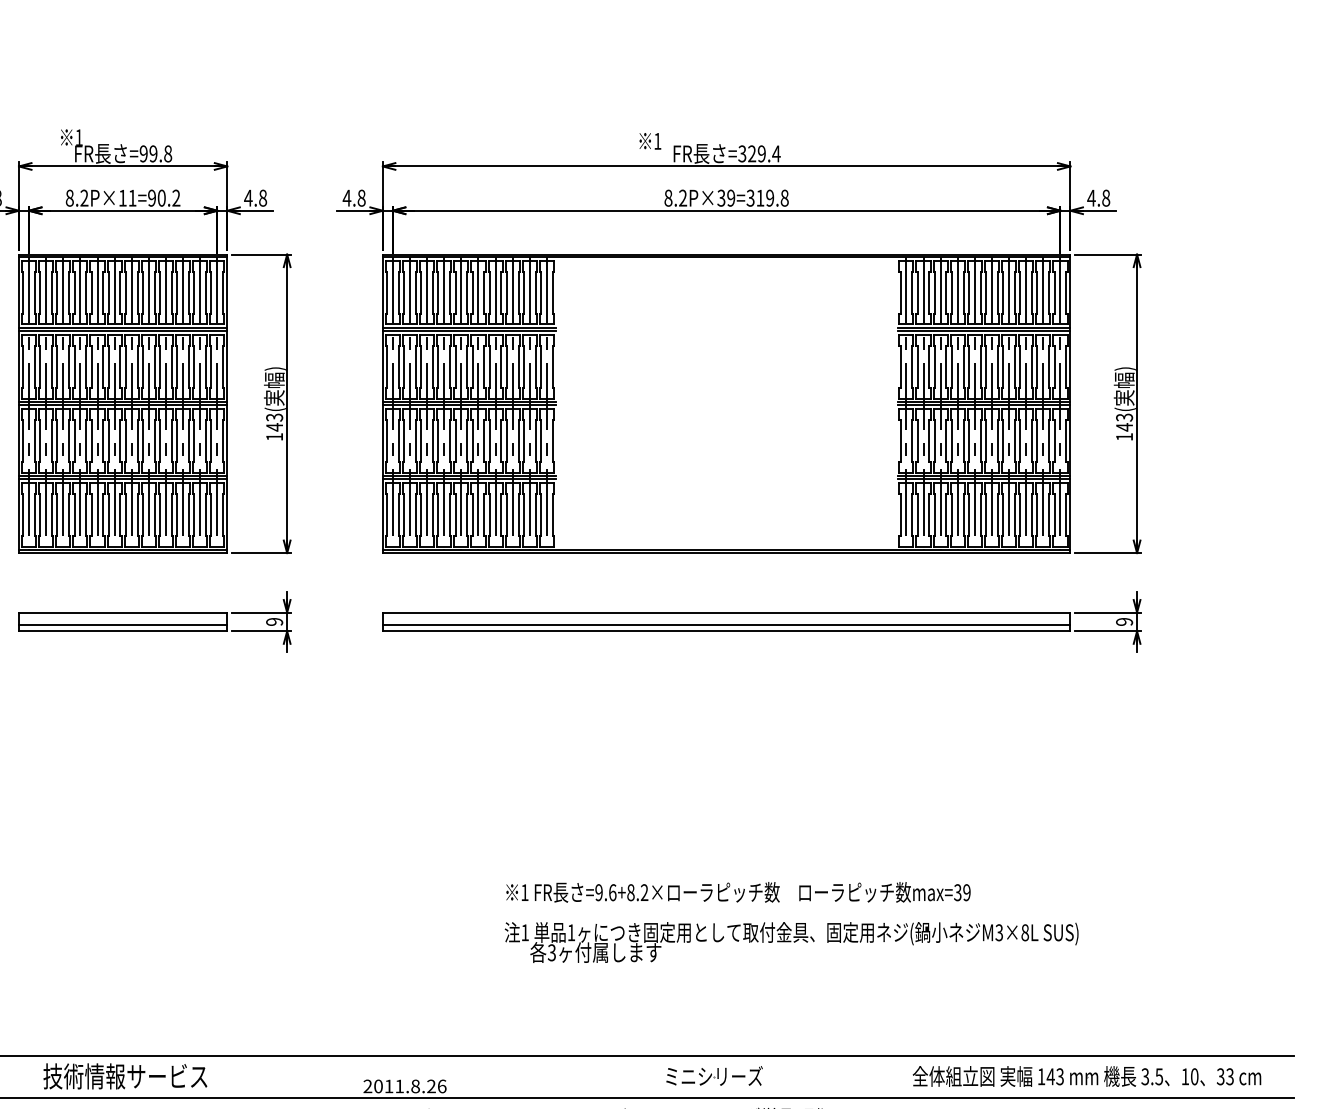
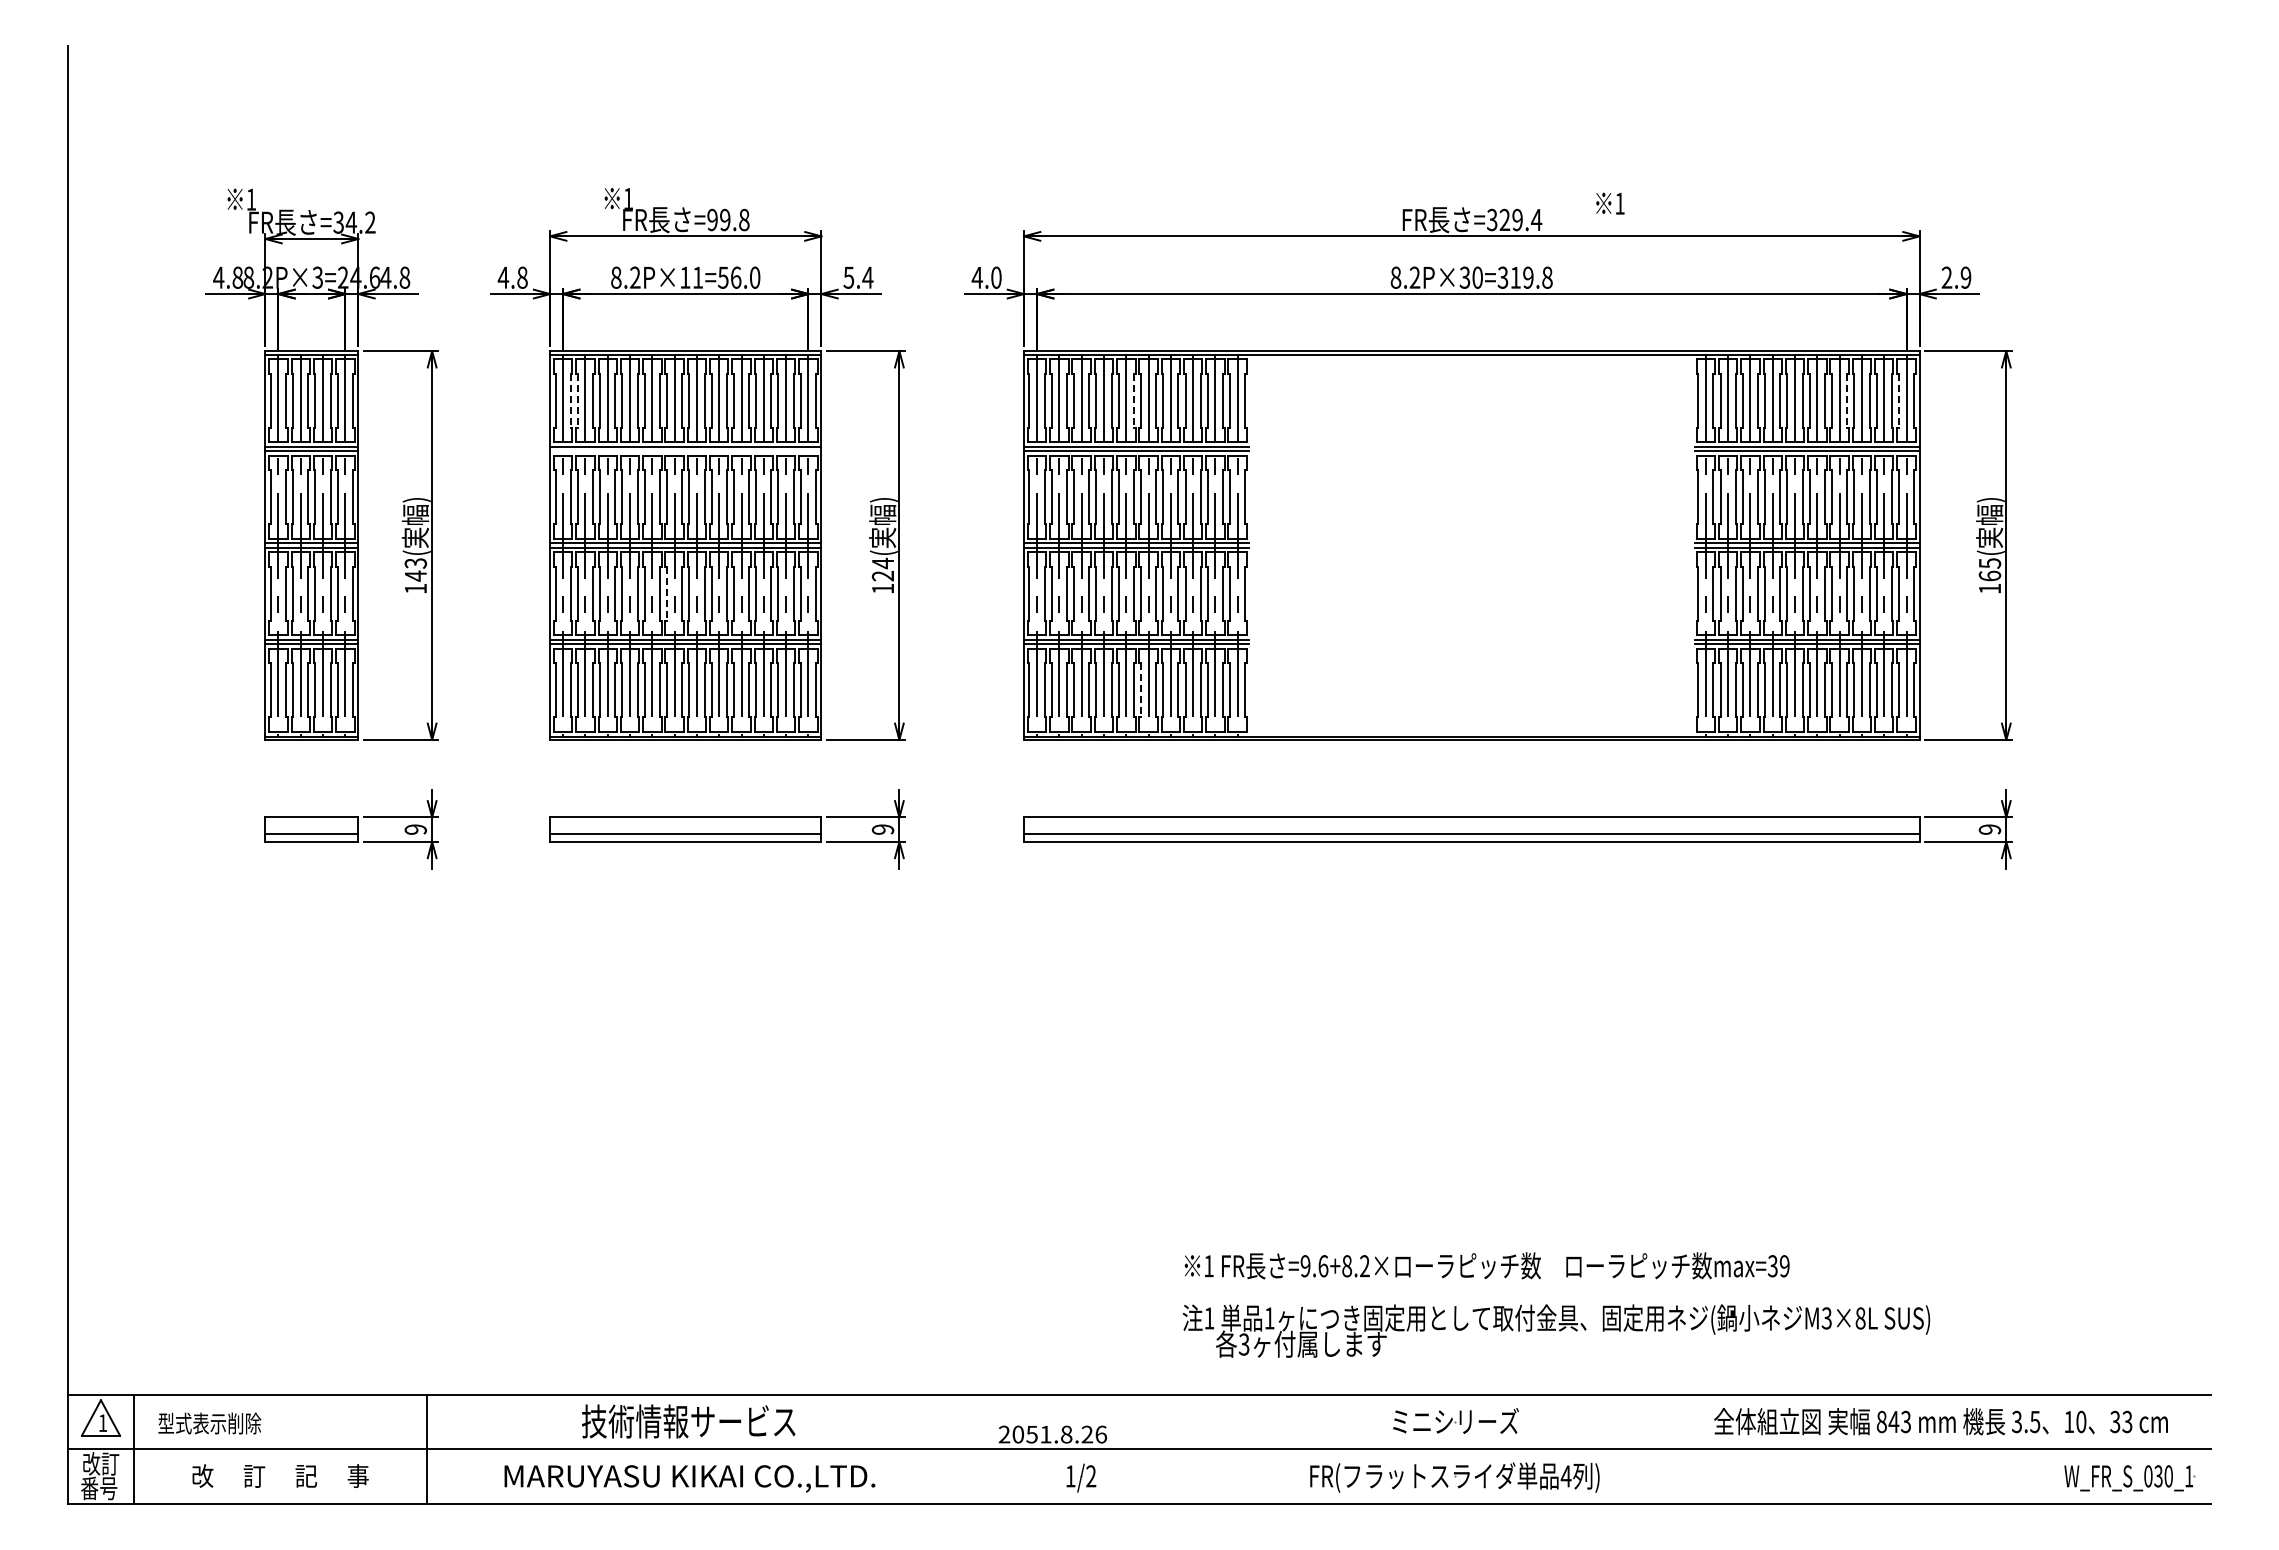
text: (650, 141) -> (1610, 203), moved
text: (164, 198) -> (739, 277), 8.2P×11=90.2 -> 8.2P×11=56.0
text: (255, 198) -> (858, 277), 4.8 -> 5.4
text: (361, 198) -> (996, 277), 4.8 -> 4.0
text: (731, 198) -> (1477, 277), 8.2P×39=319.8 -> 8.2P×30=319.8
text: (1098, 198) -> (1956, 277), 4.8 -> 2.9
line: (34, 293) -> (570, 401), solid -> dashed
line: (40, 293) -> (577, 401), solid -> dashed
line: (466, 293) -> (1133, 401), solid -> dashed
line: (1015, 293) -> (1847, 401), solid -> dashed
line: (1054, 293) -> (1898, 401), solid -> dashed
line: (122, 331) -> (685, 451), removed
text: (274, 422) -> (882, 569), 143( -> 124(
text: (1124, 422) -> (1989, 569), 143( -> 165(
line: (109, 441) -> (667, 594), solid -> dashed
line: (472, 515) -> (1140, 690), solid -> dashed
text: (791, 922) -> (1556, 1304), moved
text: (1041, 1076) -> (1881, 1421), 143 -> 843
text: (388, 1086) -> (1031, 1434), 2011.8.26 -> 2051.8.26

